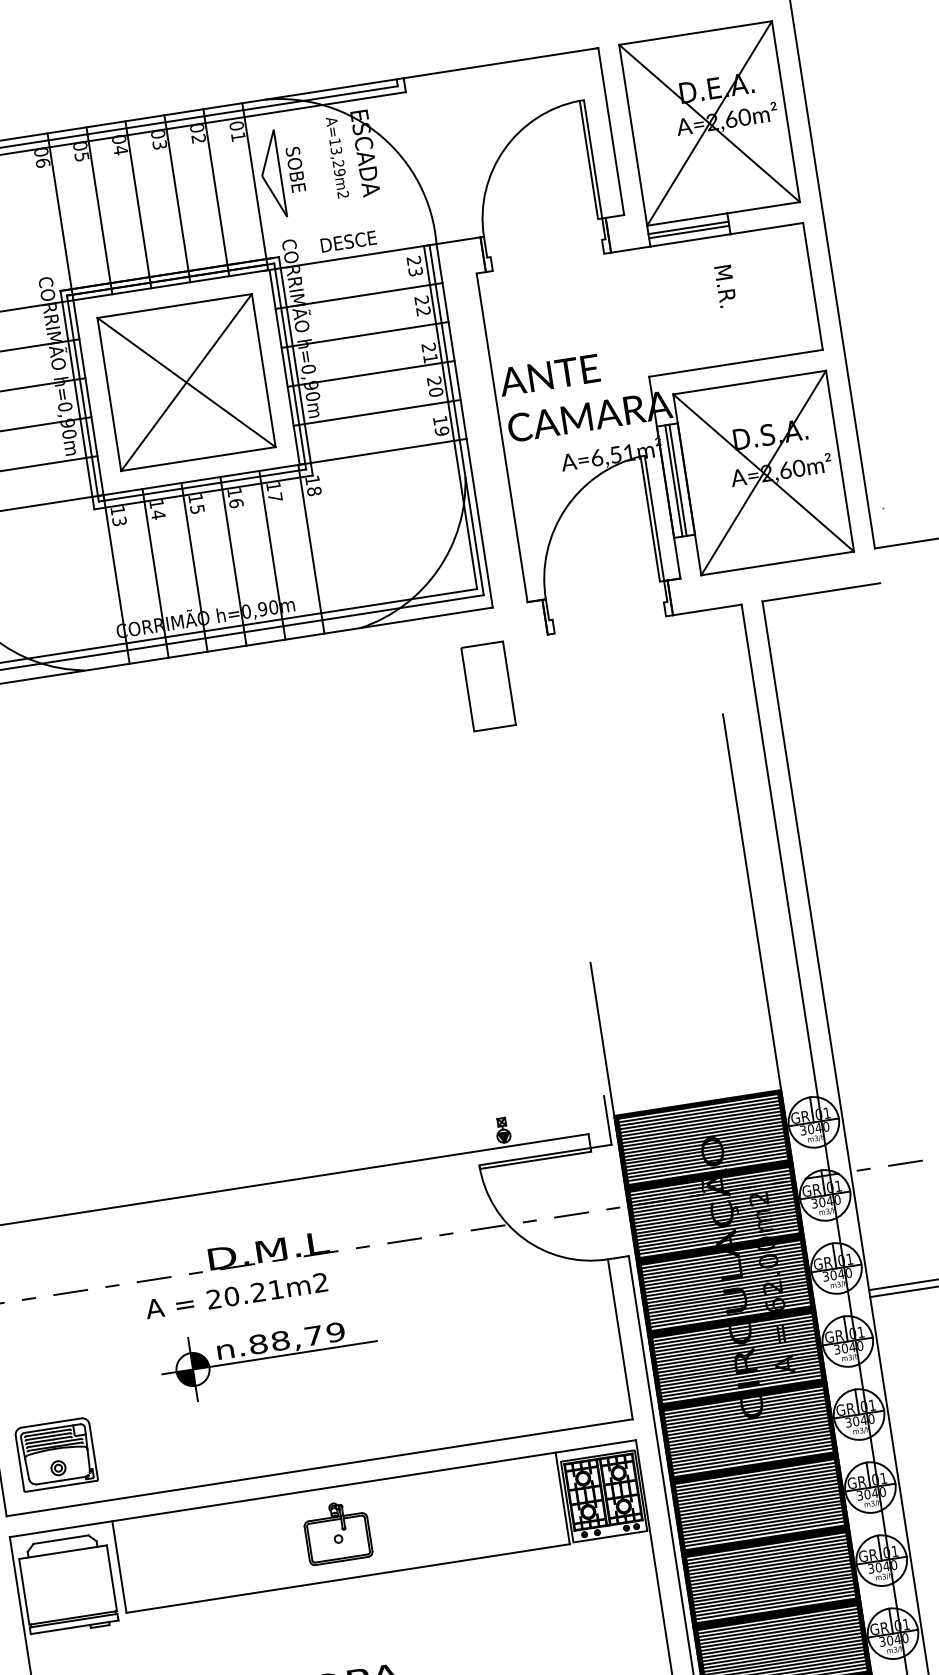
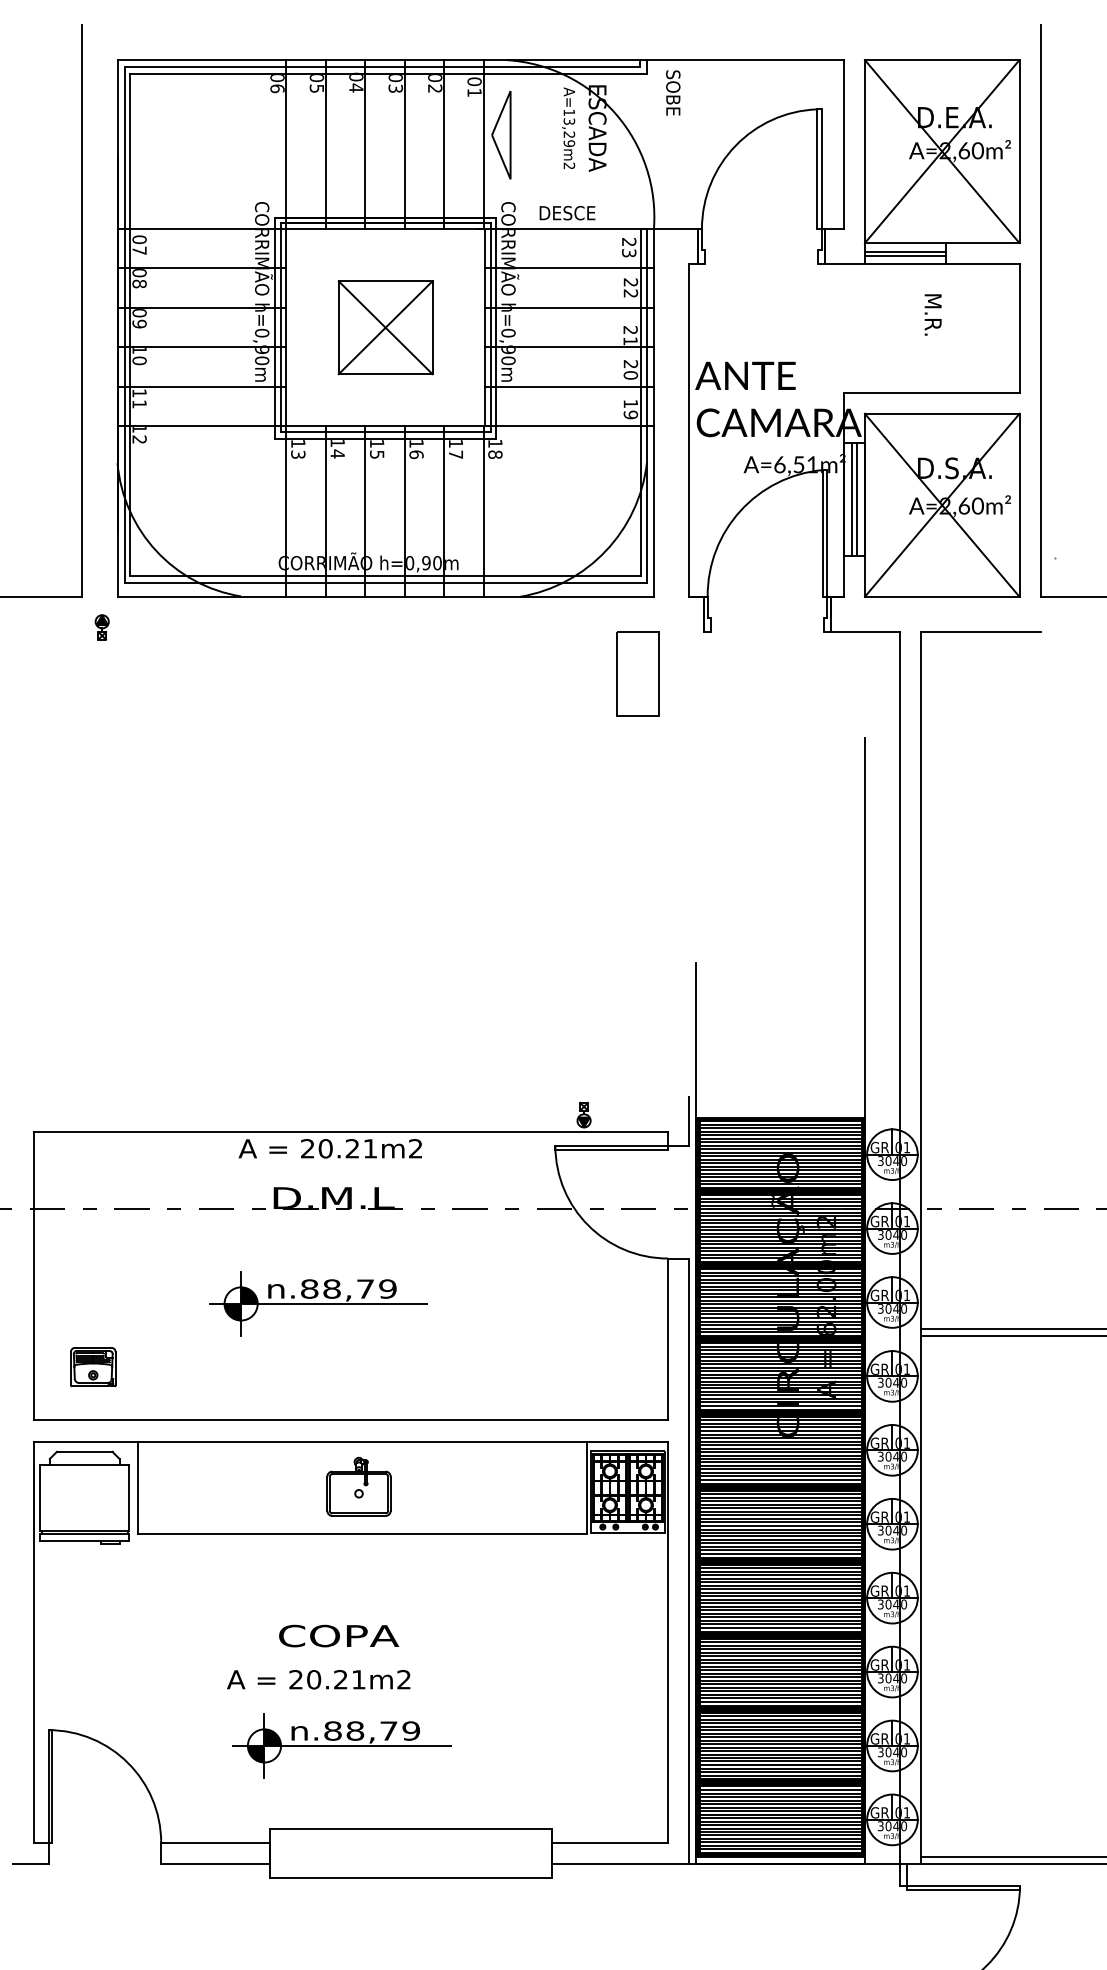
text: (295, 169) -> (673, 92), moved
part: (186, 382) -> (385, 327), size x0.6
text: (235, 1295) -> (329, 1148), moved
part: (56, 1453) -> (93, 1366), size x0.6

